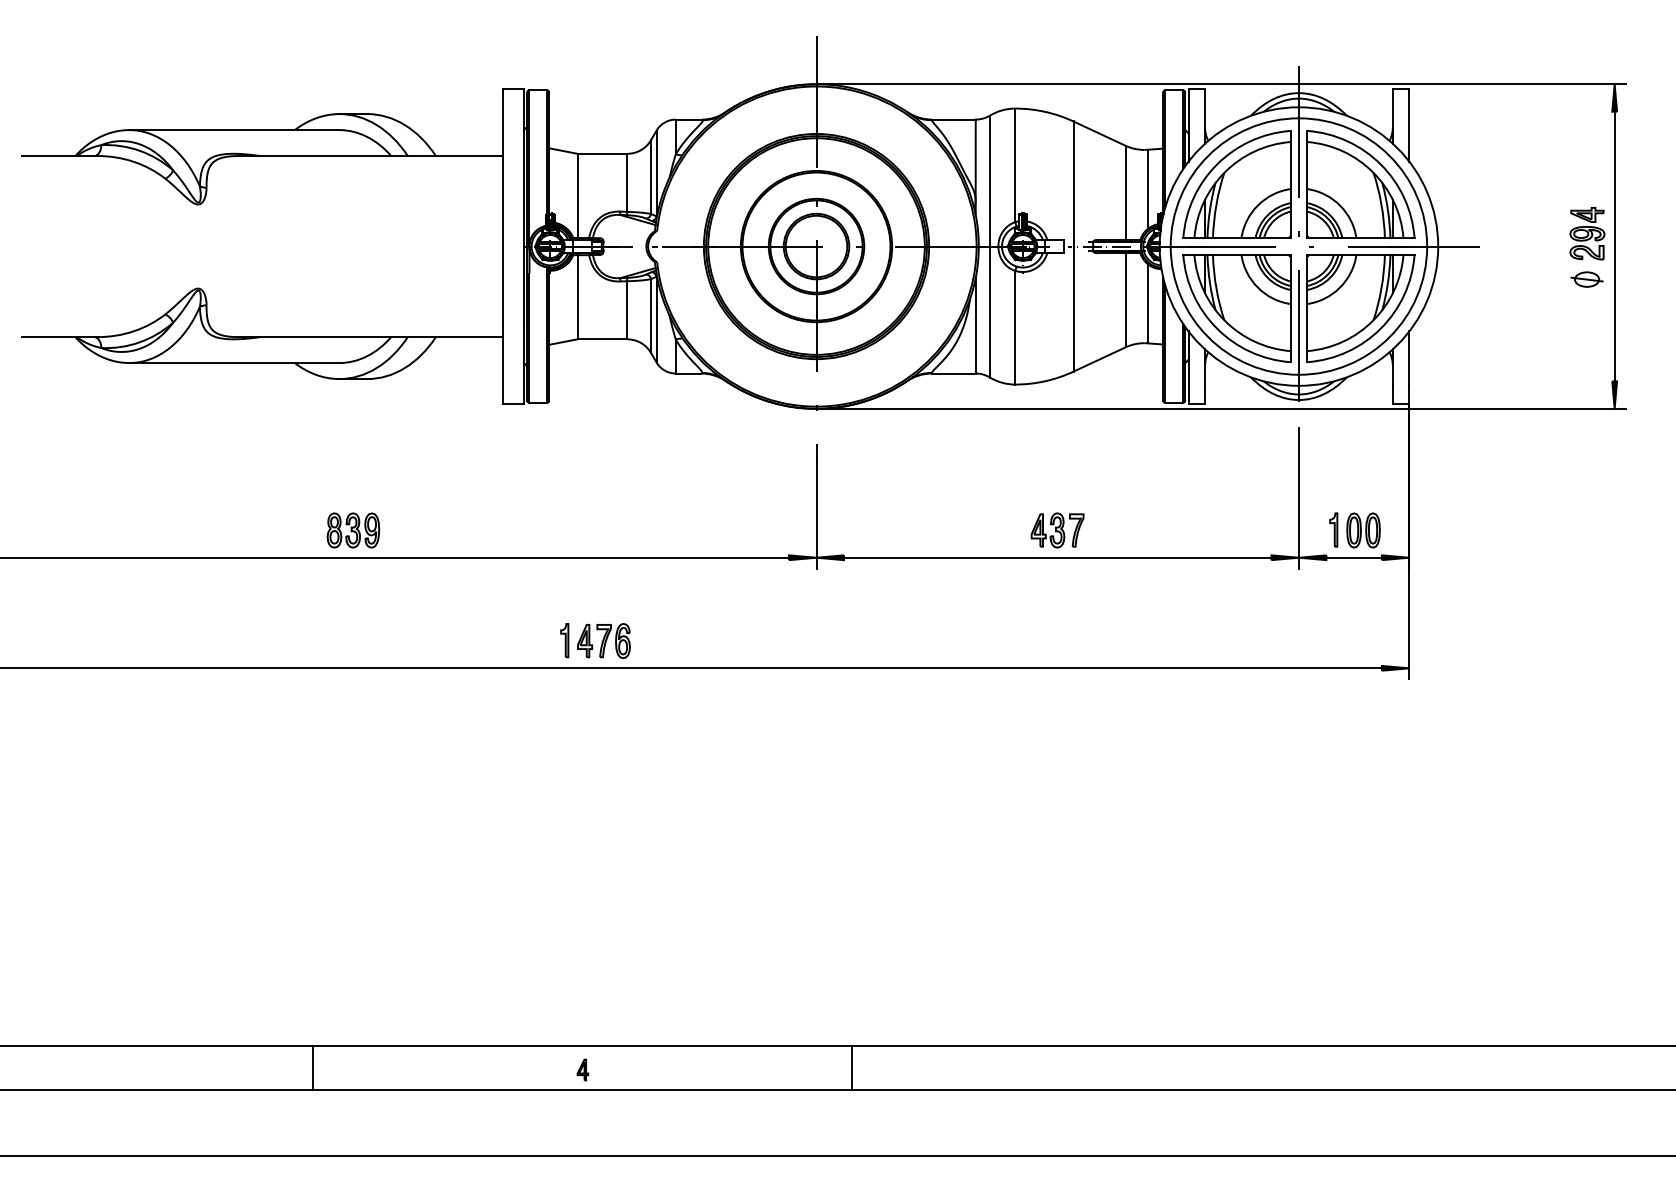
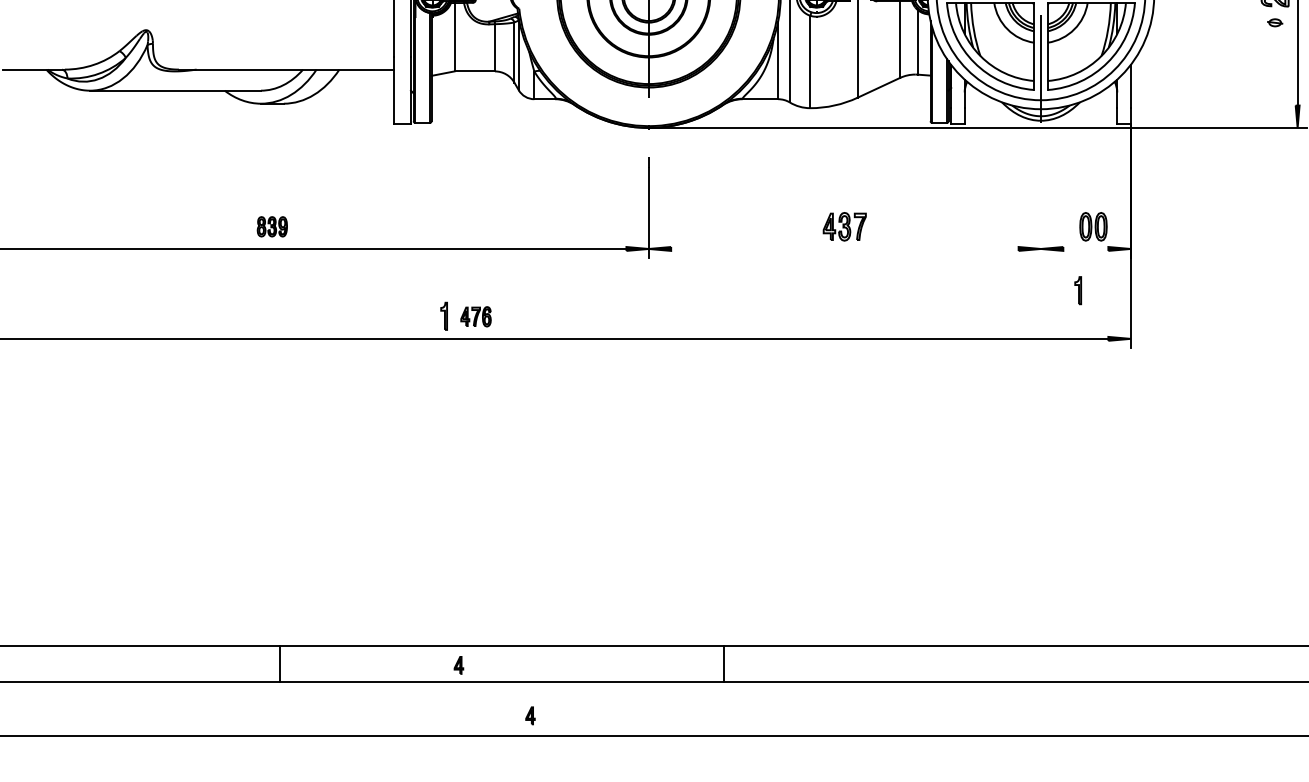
part: (1586, 279) -> (1274, 22), size x0.6
line: (1298, 497) -> (1040, 200), removed
part: (1333, 529) -> (1078, 290), moved
part: (353, 530) -> (272, 226), size x0.7
line: (1057, 557) -> (844, 248), removed
line: (1353, 557) -> (1085, 248), removed
part: (603, 641) -> (475, 317), size x0.7
line: (313, 1067) -> (279, 663), moved
line: (851, 1067) -> (723, 663), moved
part: (670, 1131) -> (530, 715), added

